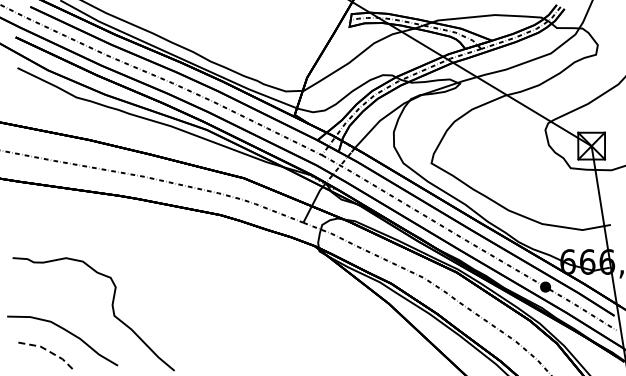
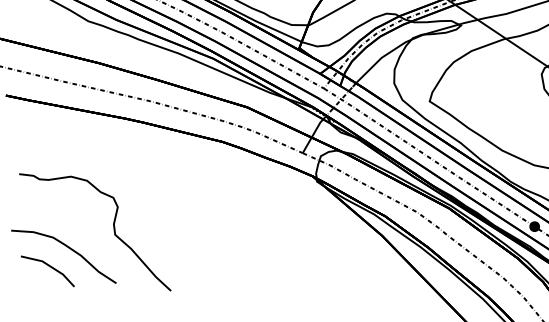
line: (49, 351) -> (50, 266), dashed -> solid

